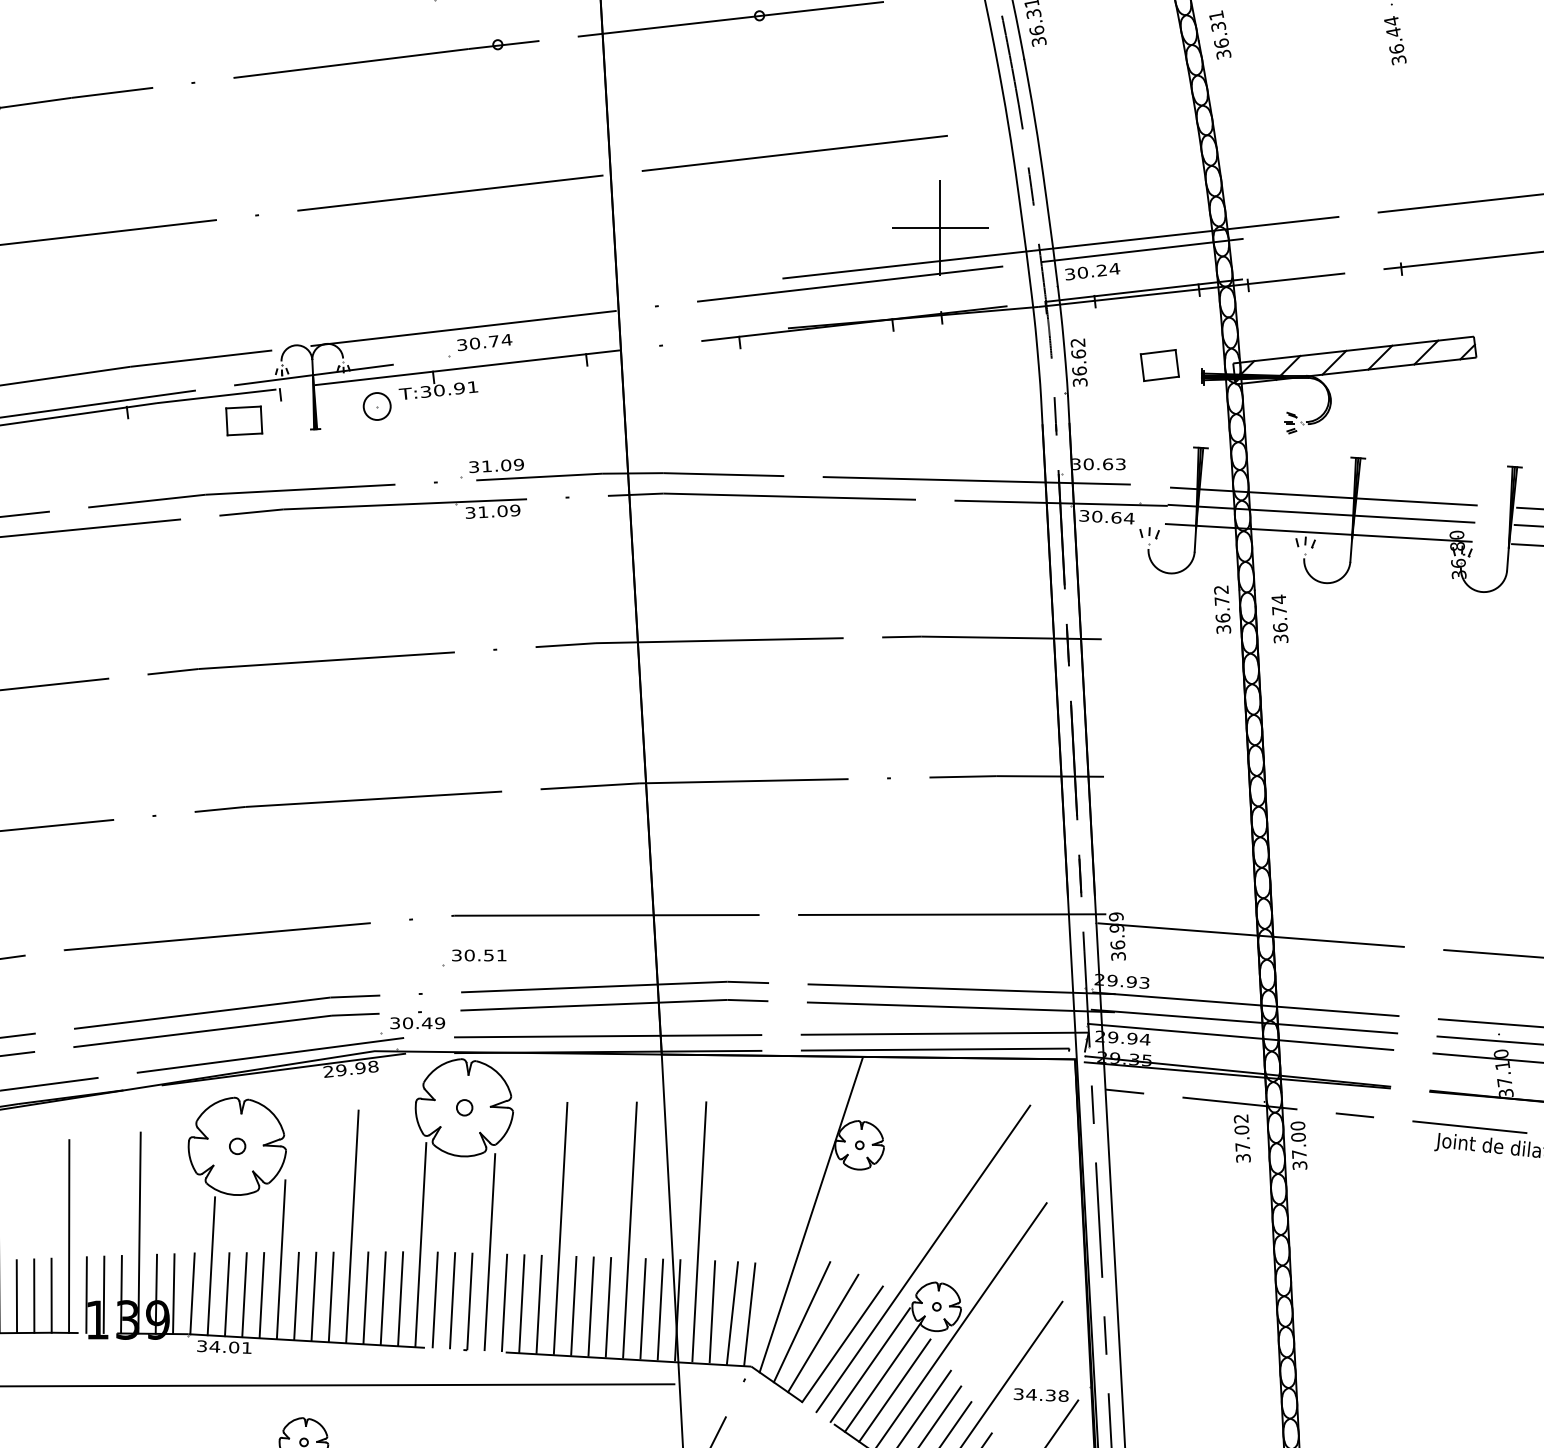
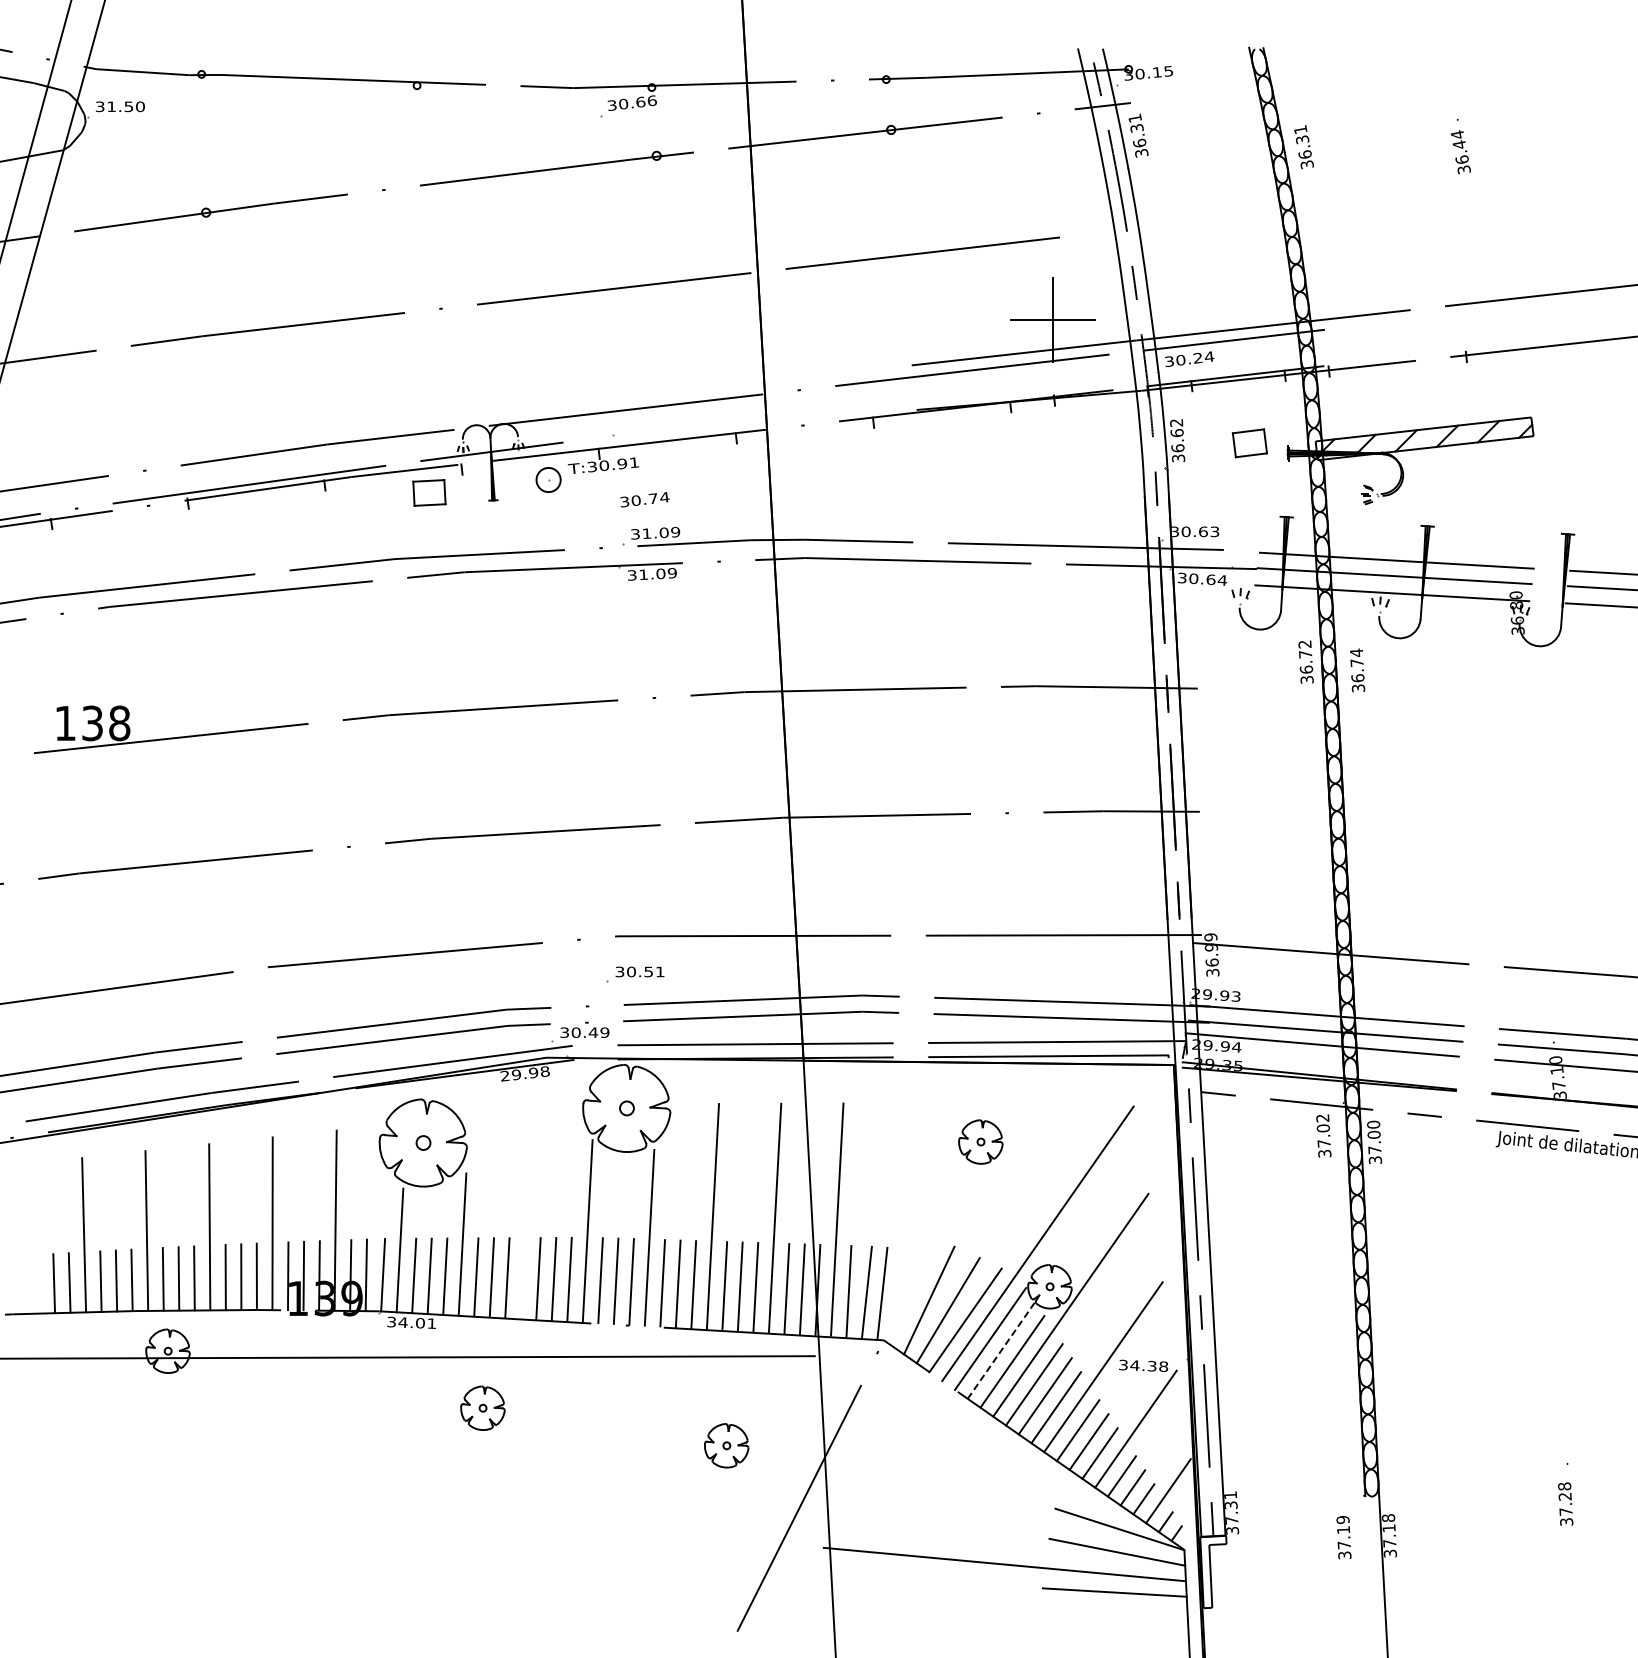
text: (484, 342) -> (644, 499), moved
line: (811, 1215) -> (937, 1204), removed
line: (351, 1226) -> (525, 1214), removed
line: (882, 1377) -> (1001, 1350), solid -> dashed

